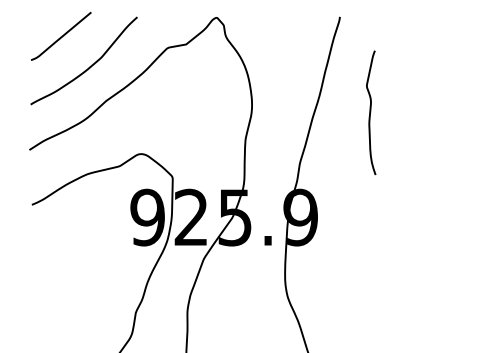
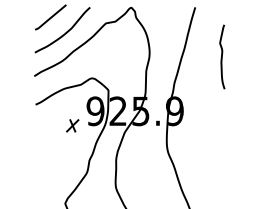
curve: (371, 111) -> (222, 56), moved
part: (103, 244) -> (72, 125), added

